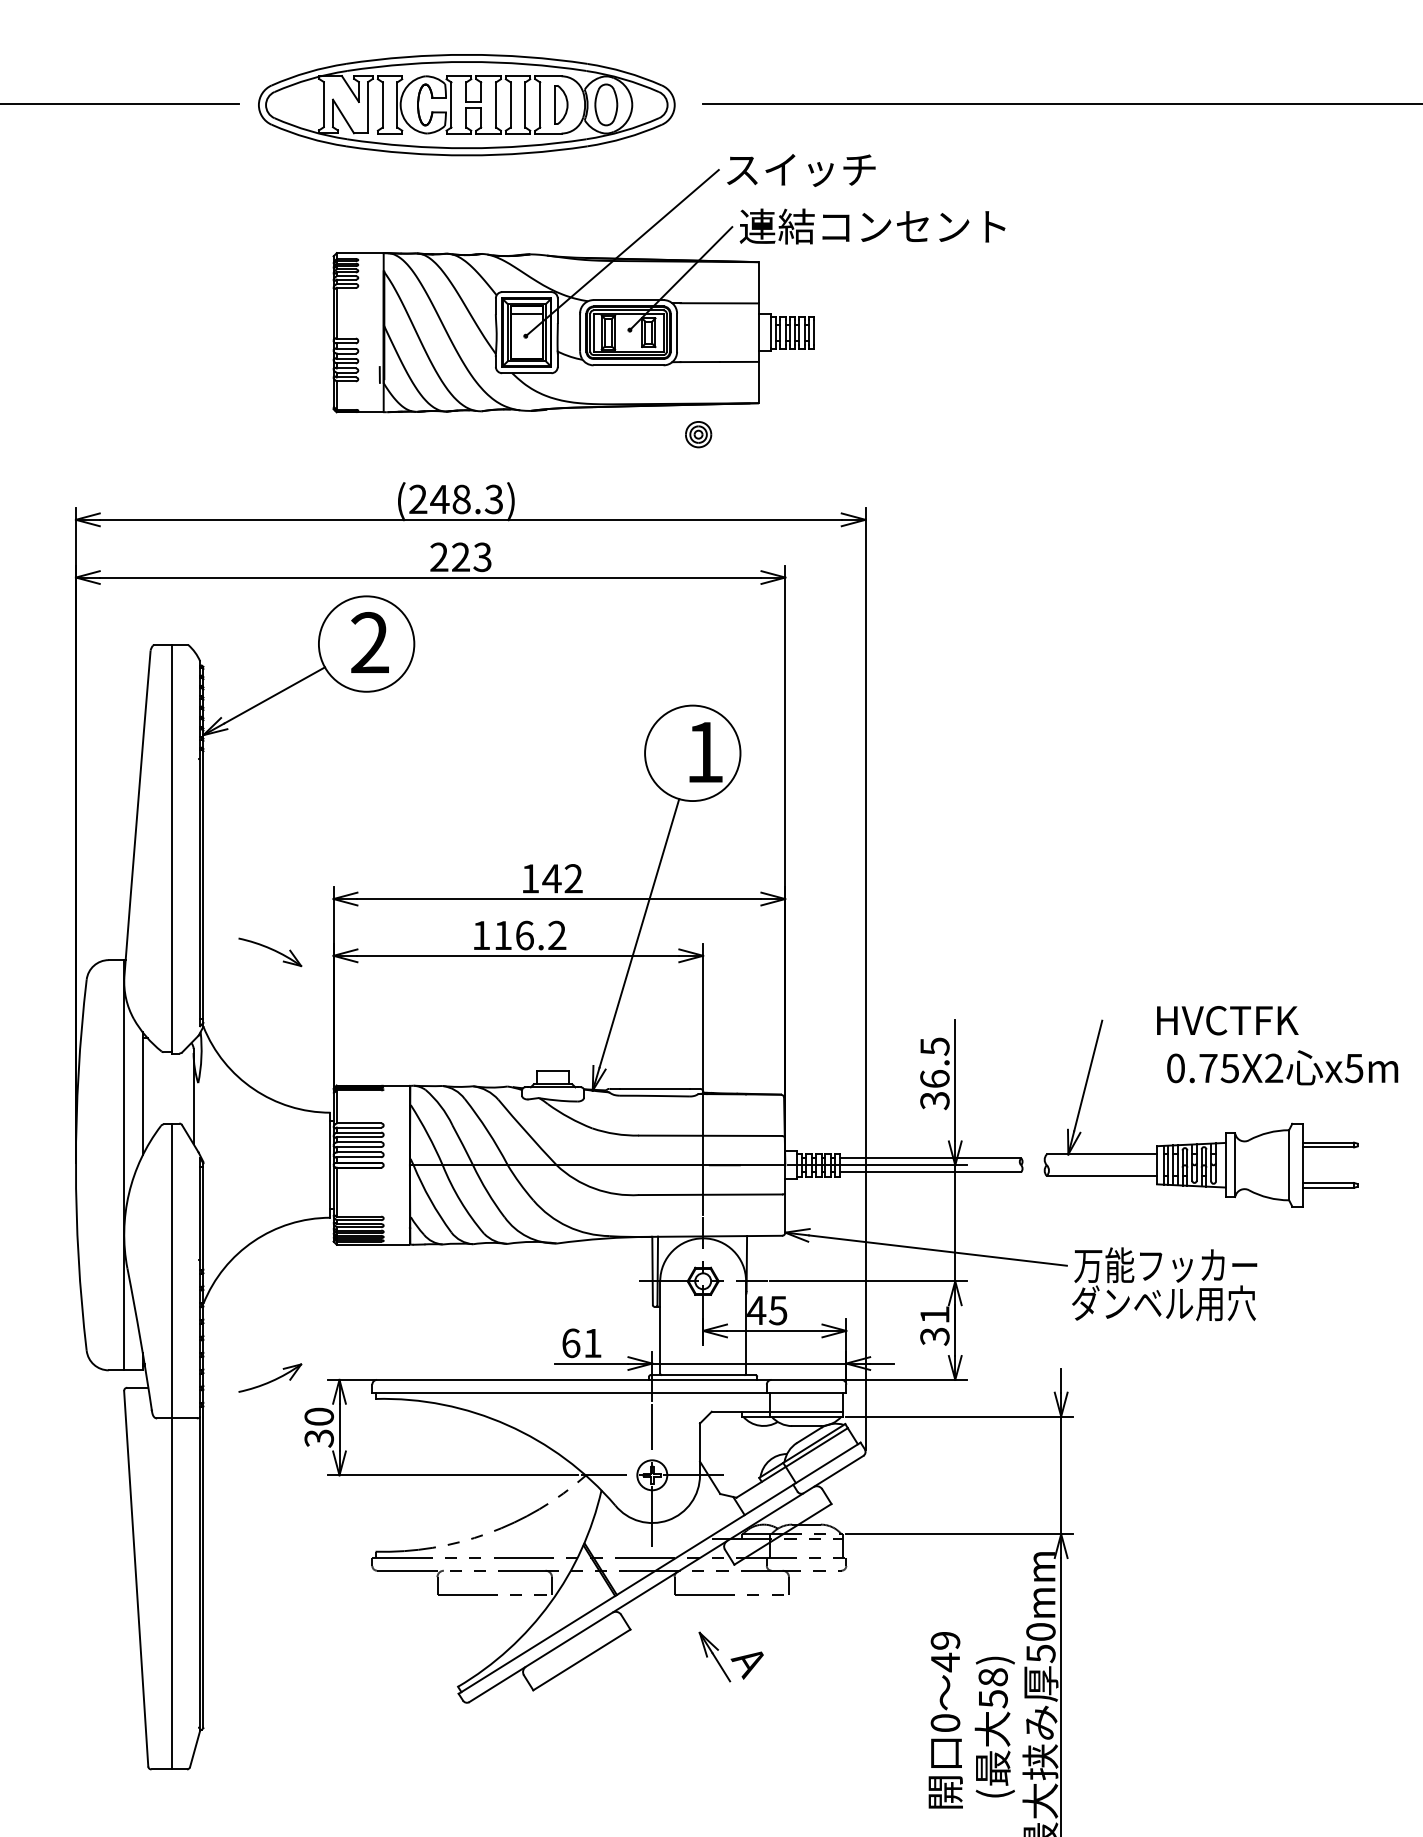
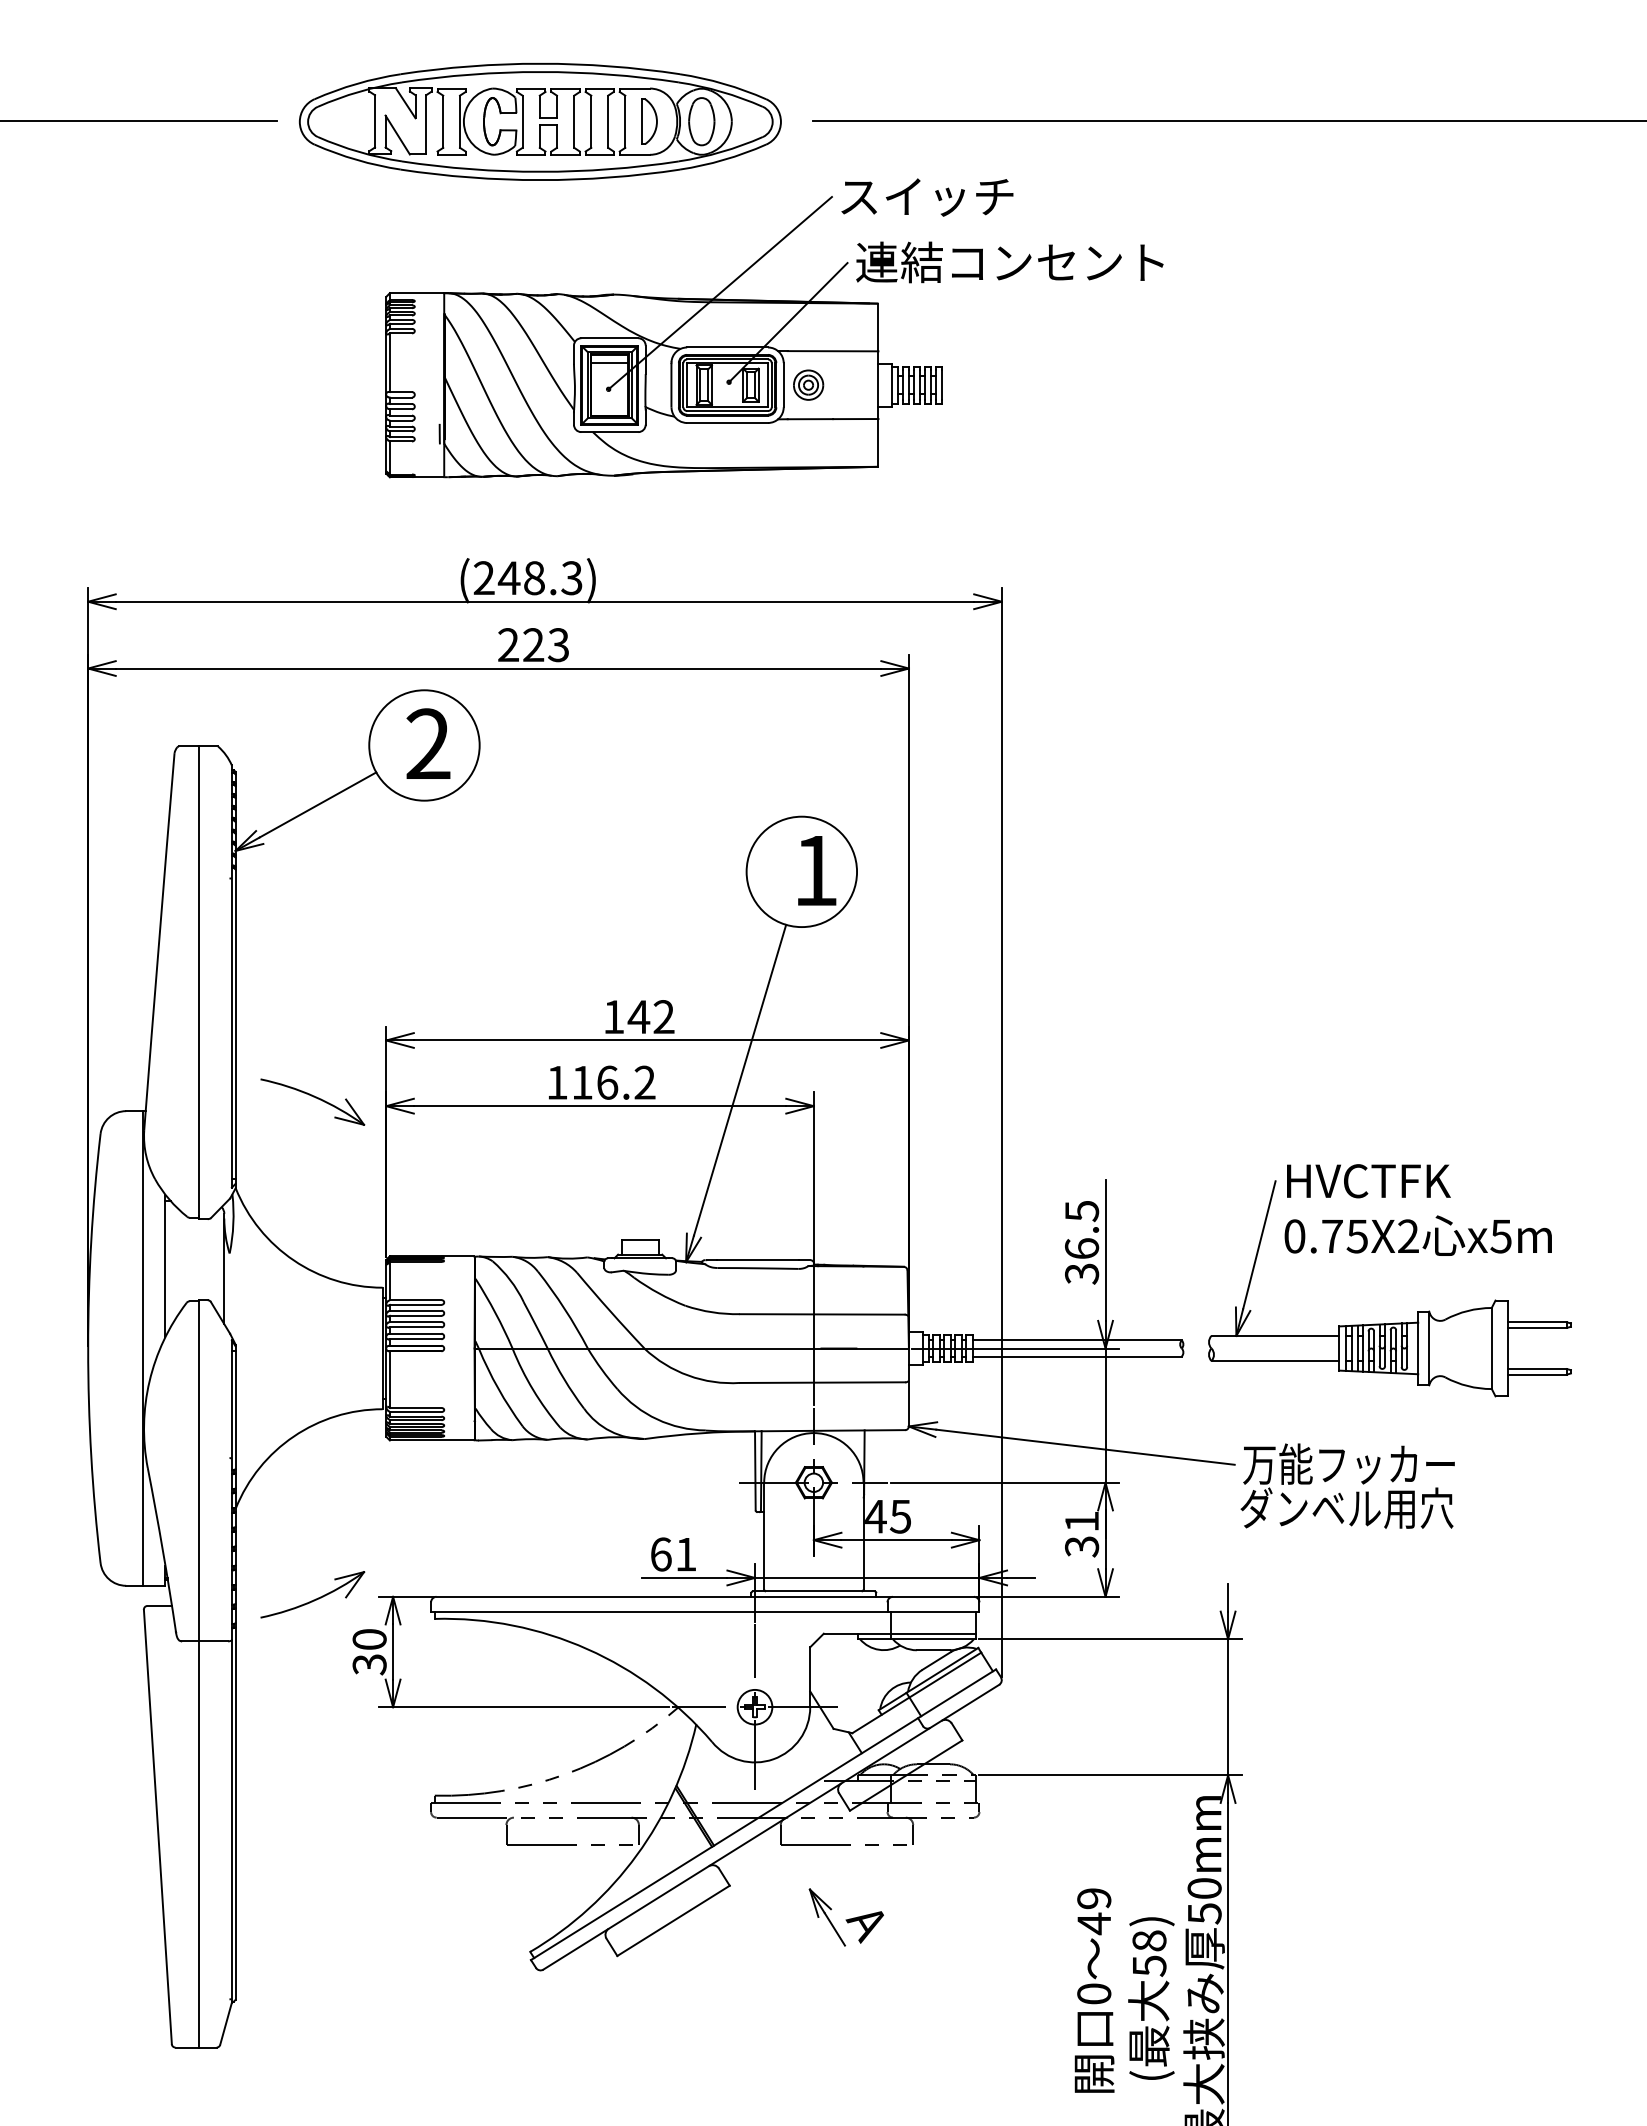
part: (698, 434) -> (808, 384), moved
part: (269, 951) -> (312, 1101), size x1.43
text: (1227, 1020) -> (1368, 1181), moved
text: (1281, 1067) -> (1417, 1235), moved
part: (269, 1377) -> (312, 1594), size x1.43

